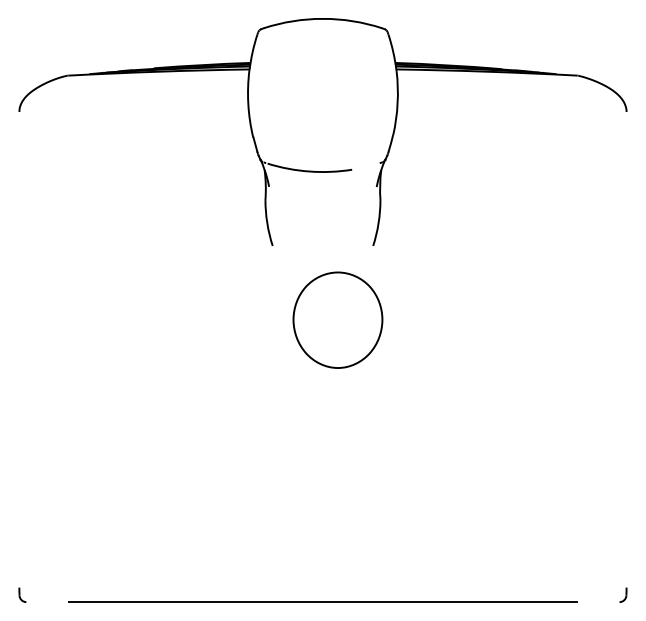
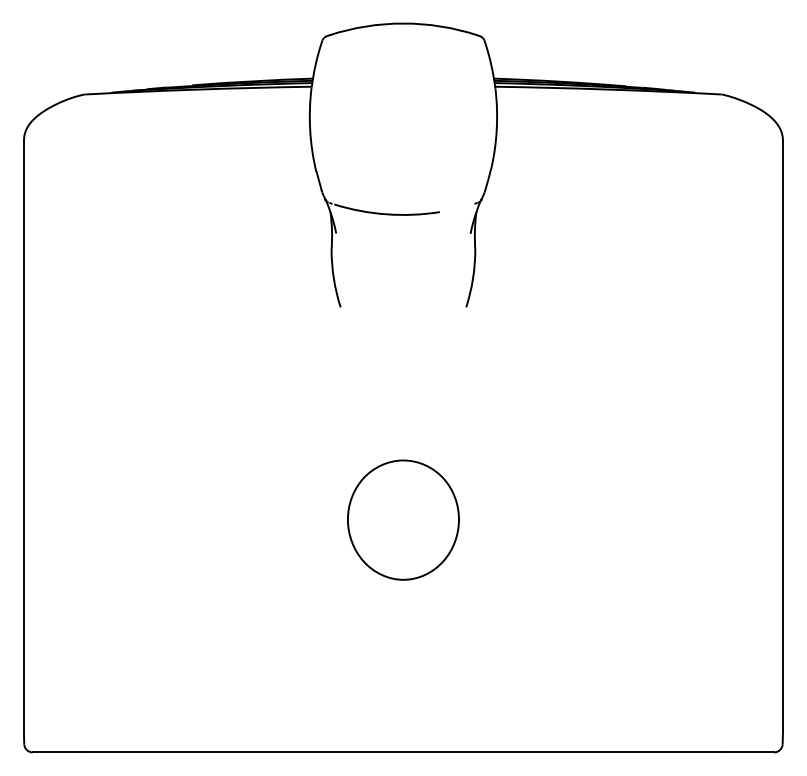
part: (337, 319) -> (402, 519), moved
line: (19, 349) -> (24, 436), added
line: (626, 349) -> (782, 436), added
line: (47, 602) -> (59, 752), added
line: (597, 602) -> (746, 752), added

